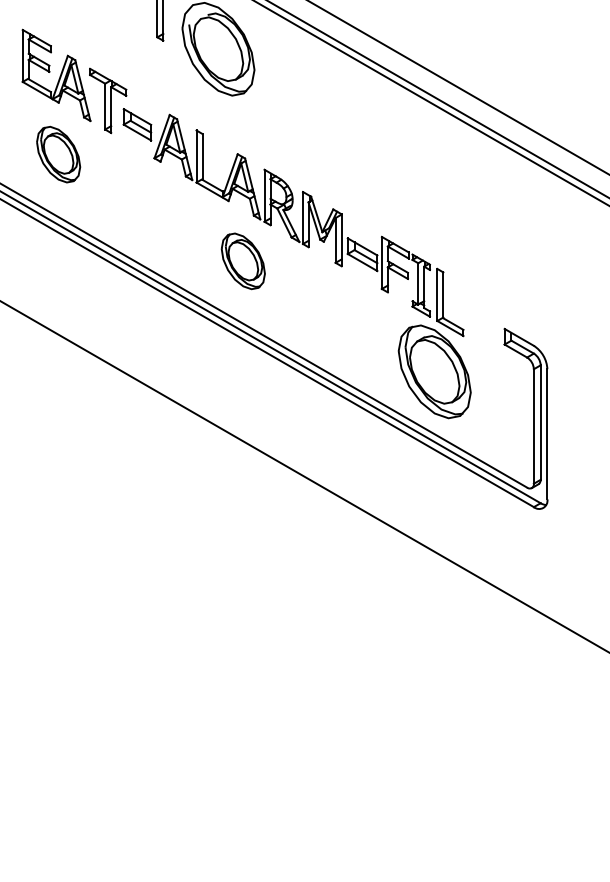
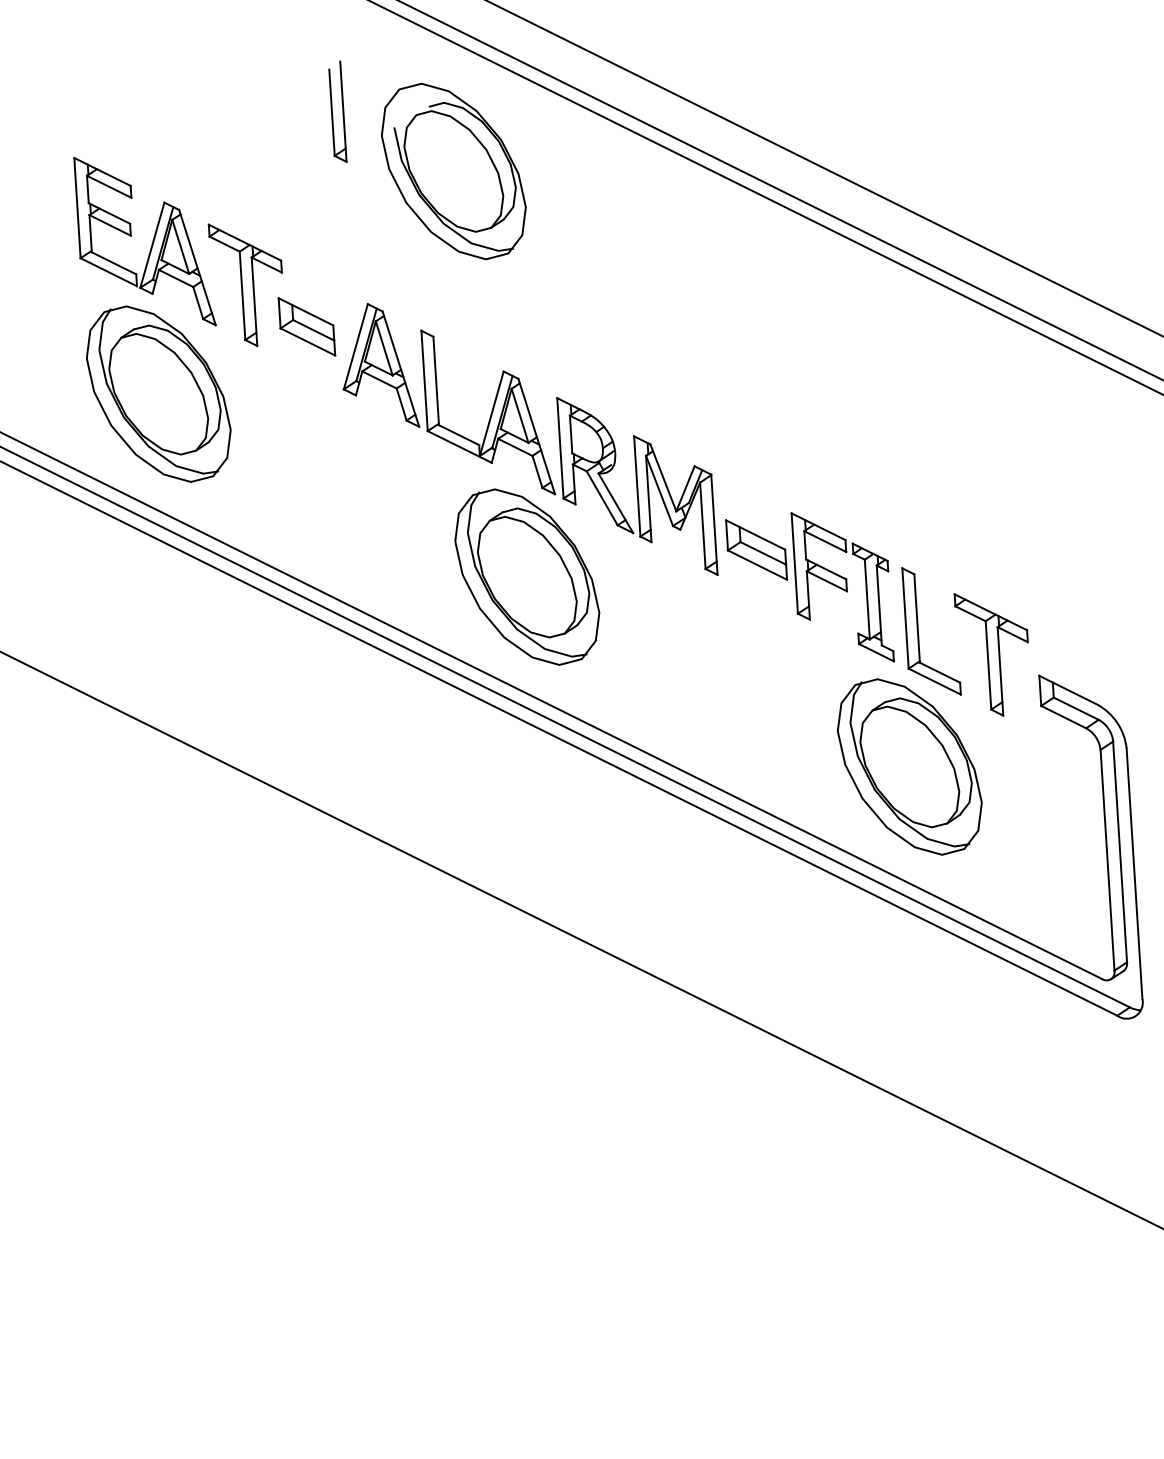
part: (58, 154) -> (158, 393), size x1.67
part: (243, 261) -> (527, 577), size x1.67
part: (481, 316) -> (993, 654), added

